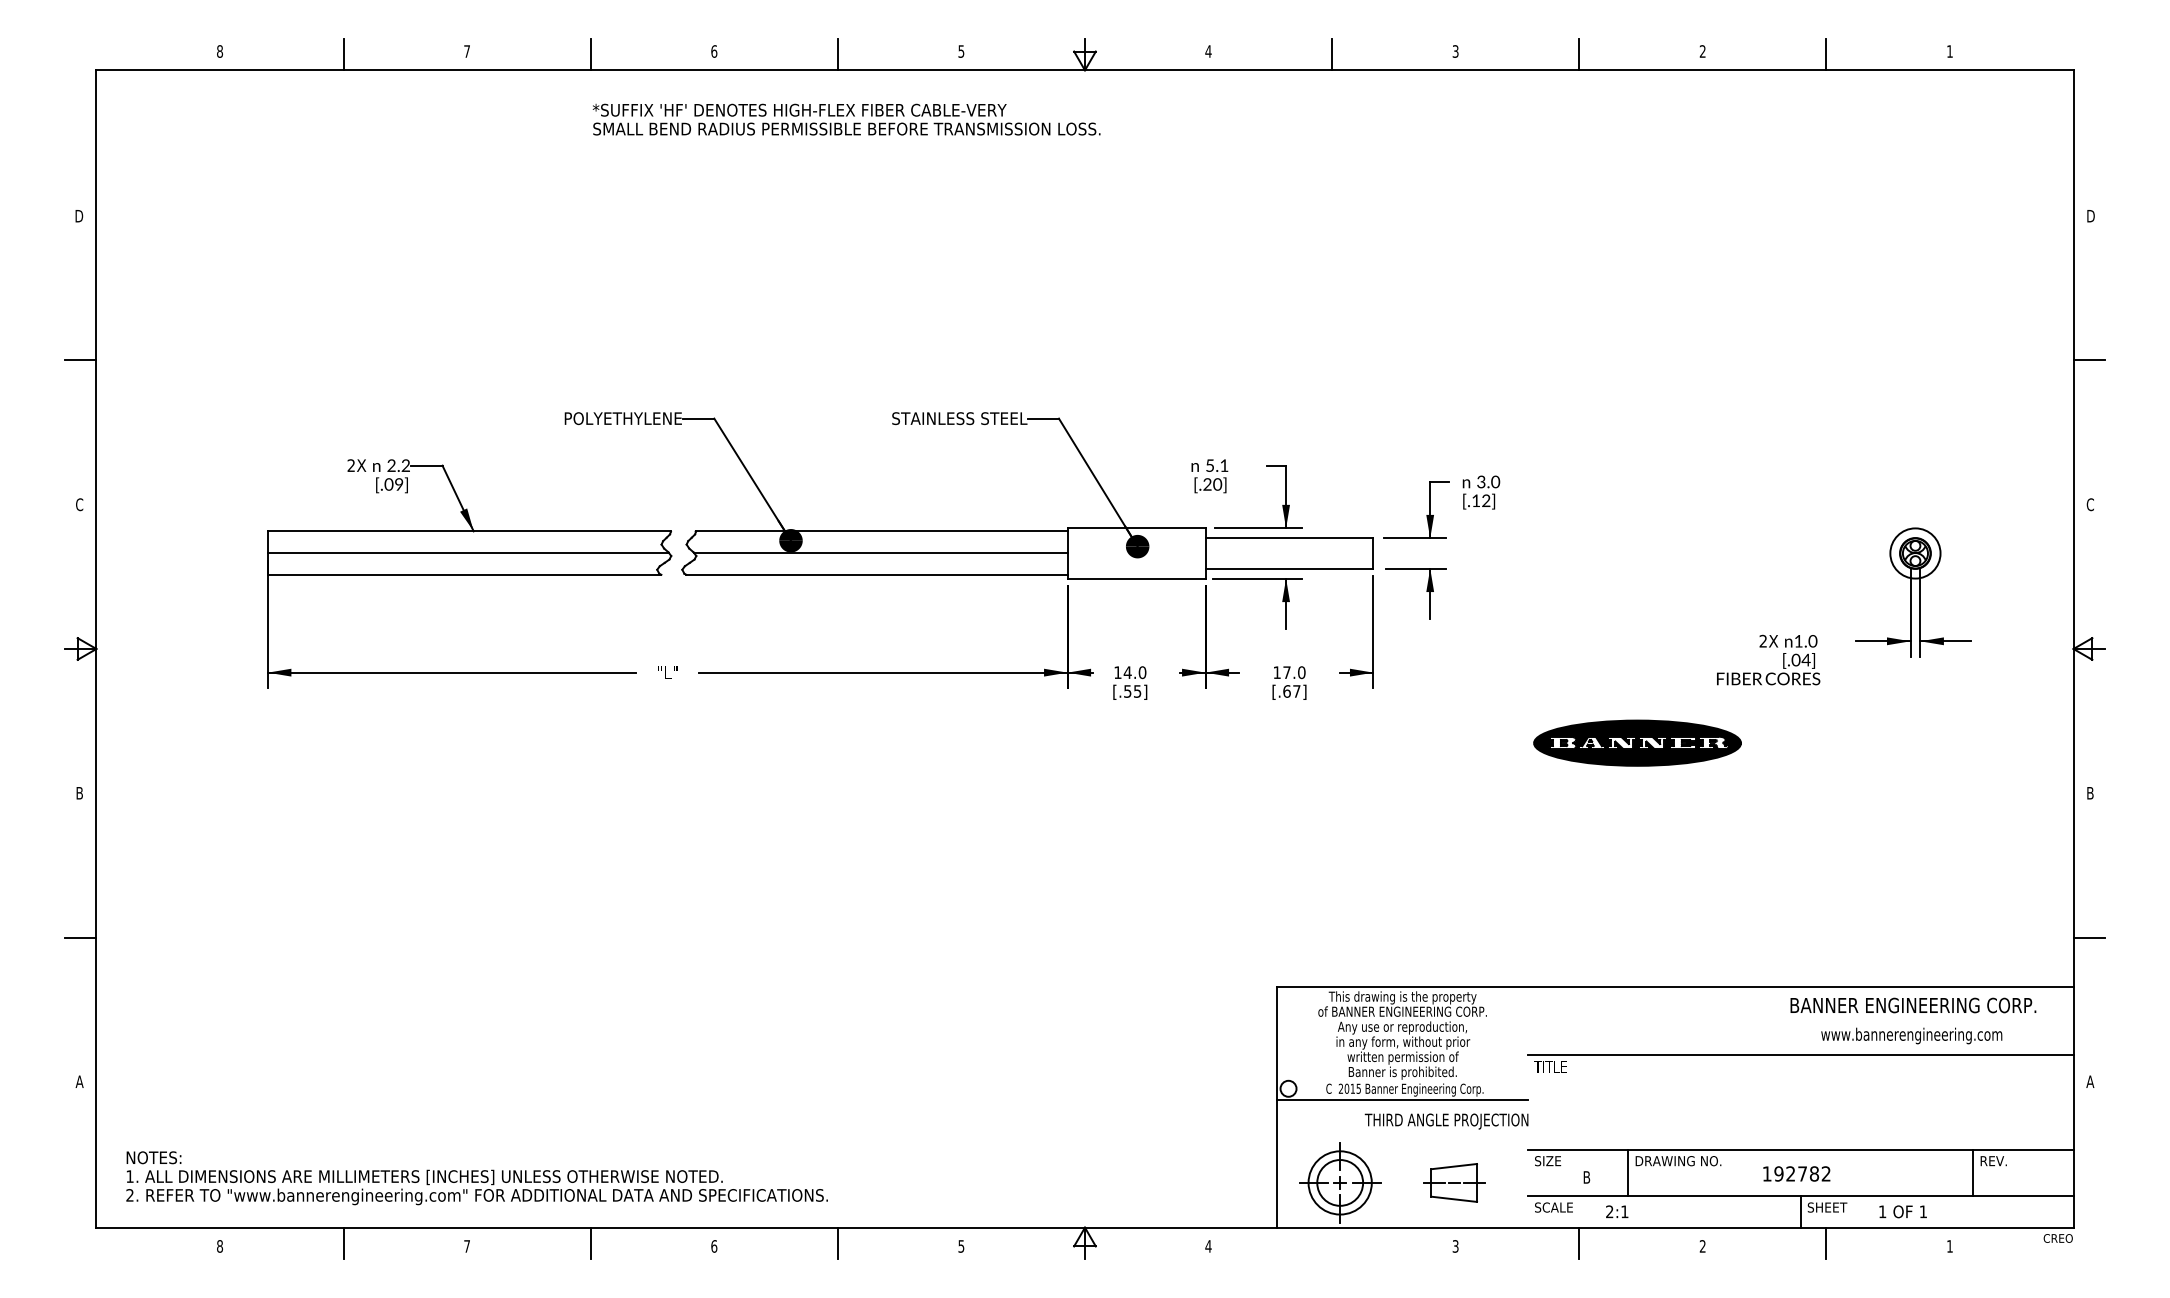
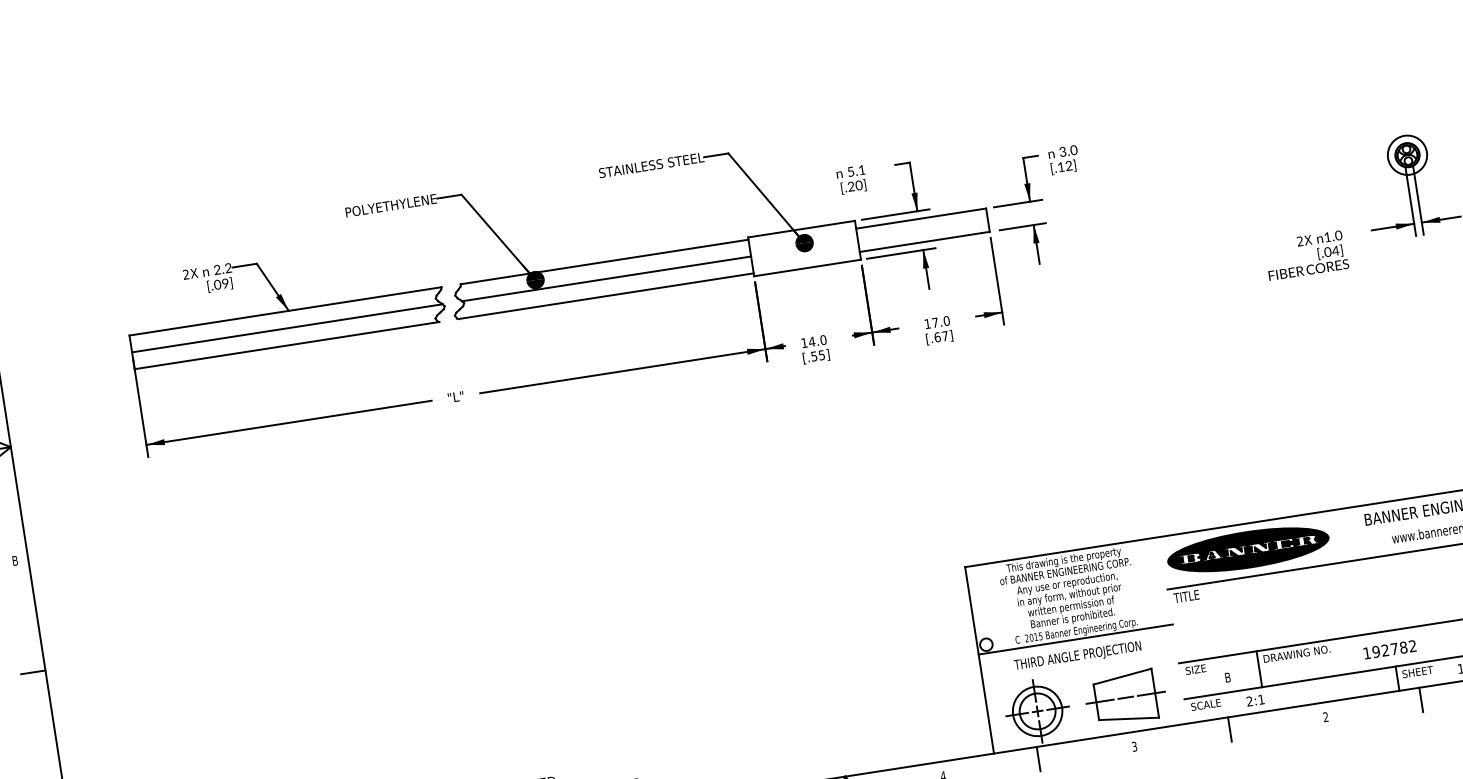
part: (1637, 742) -> (1248, 549), moved
text: (1446, 1121) -> (1077, 656), moved
part: (1454, 1182) -> (1126, 697), size x1.67
line: (1332, 1242) -> (1038, 758), added

